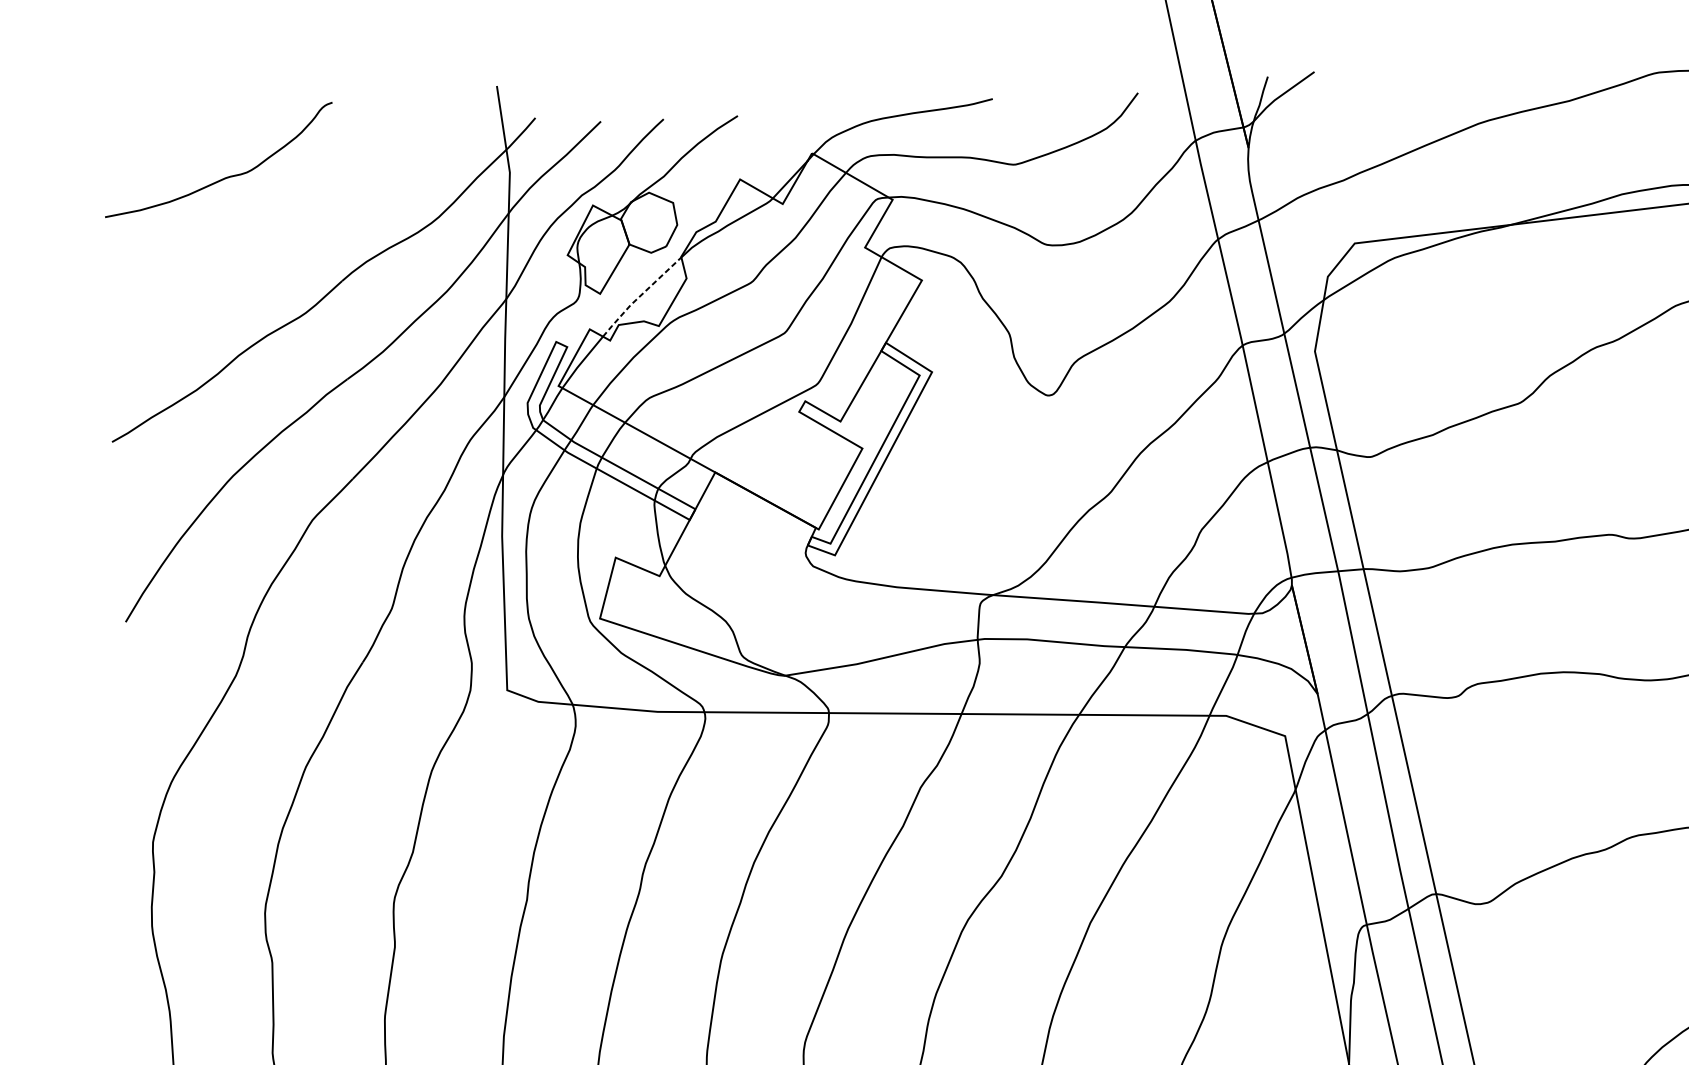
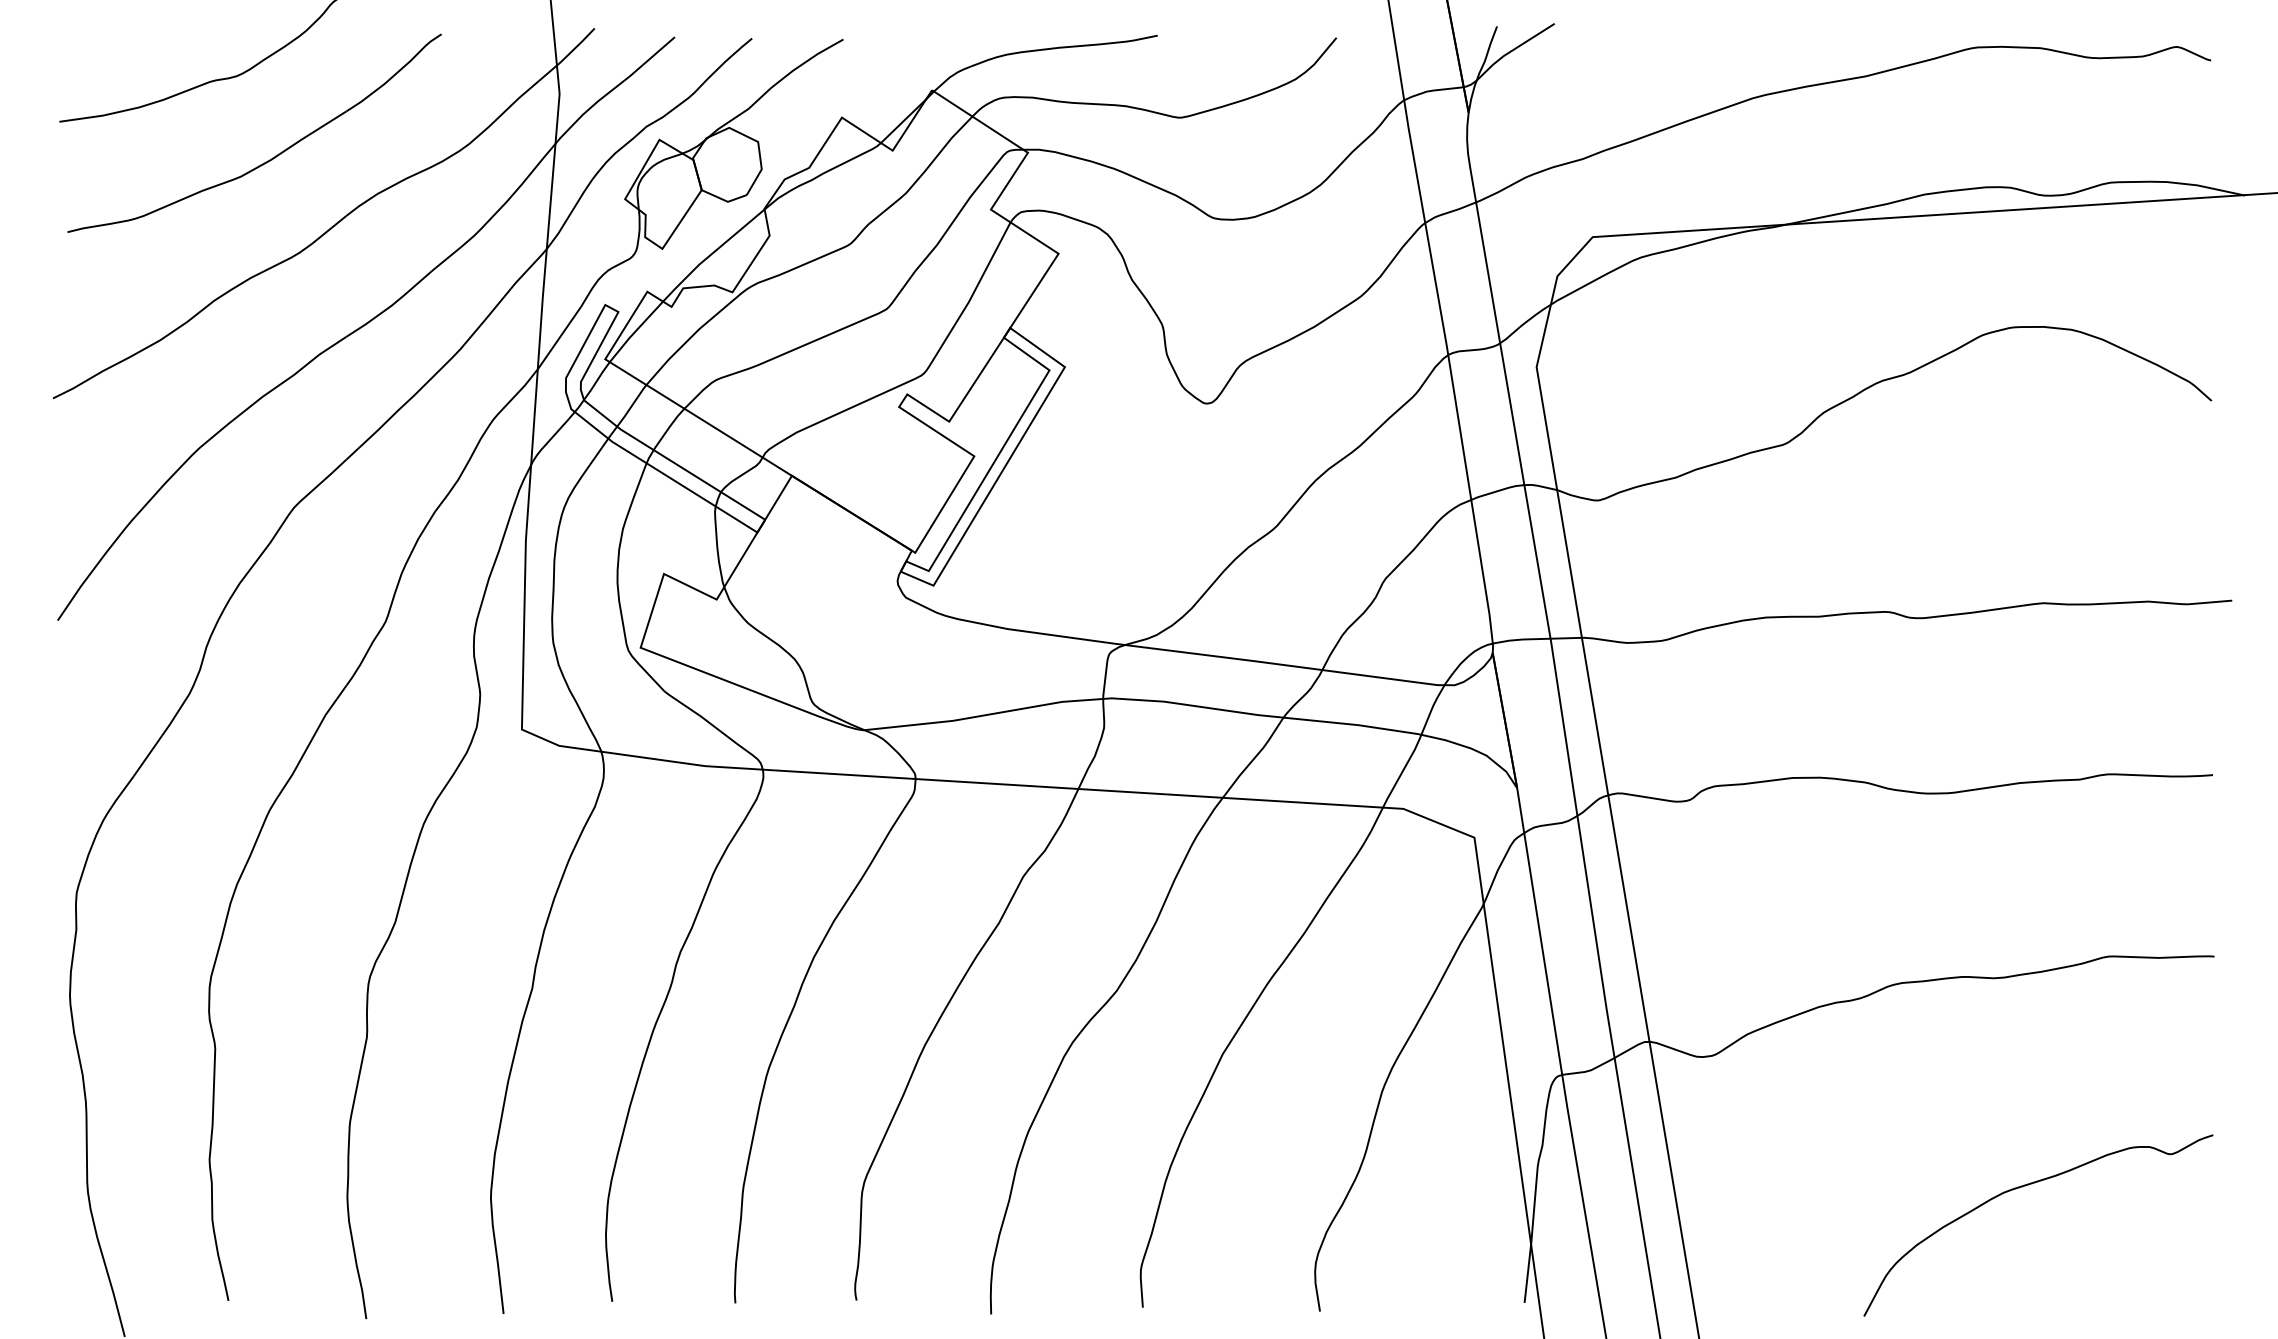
part: (279, 236) -> (272, 157), added
line: (640, 296) -> (711, 254), dashed -> solid

